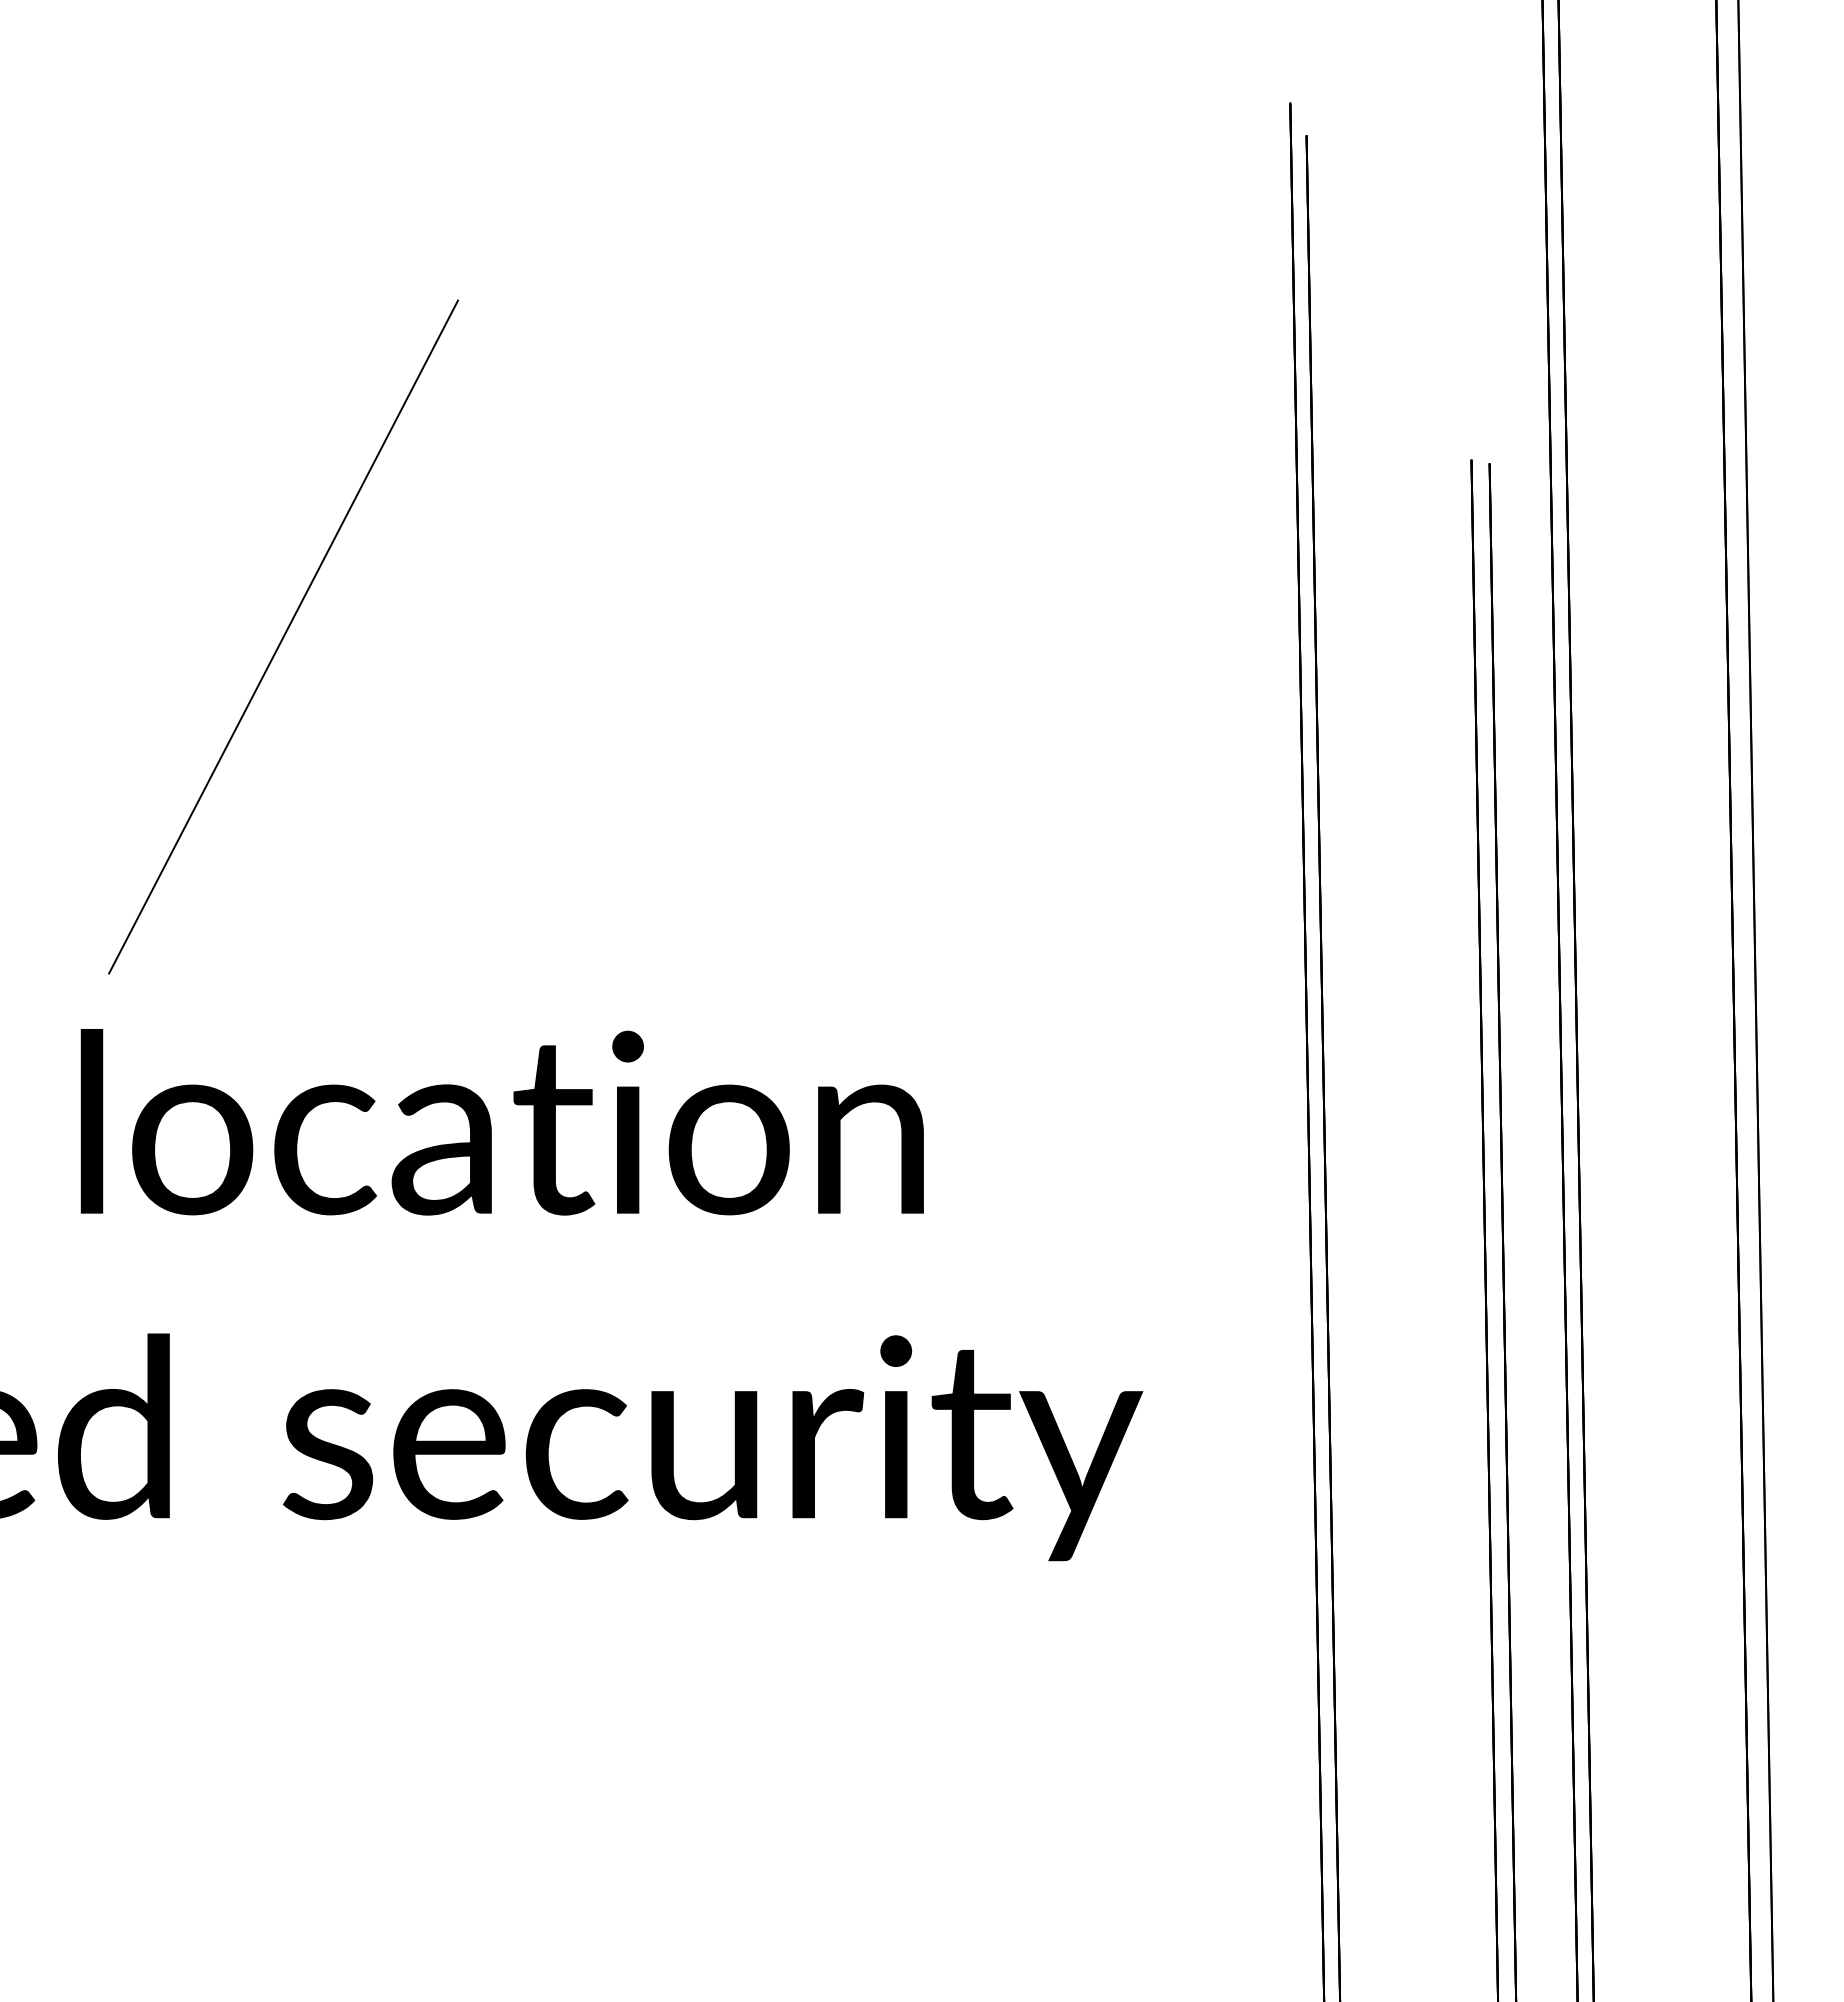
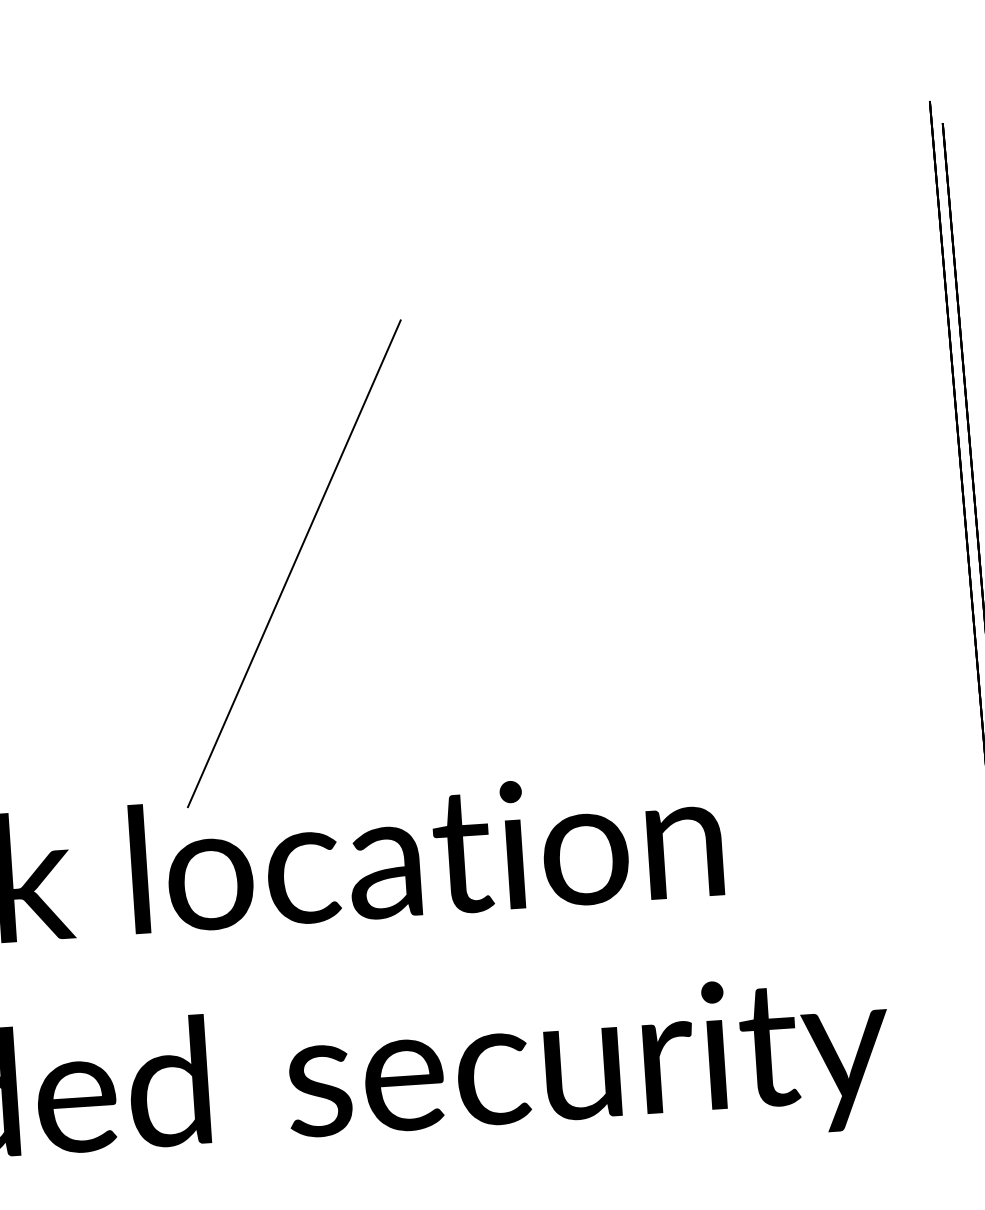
line: (283, 636) -> (294, 563), moved

